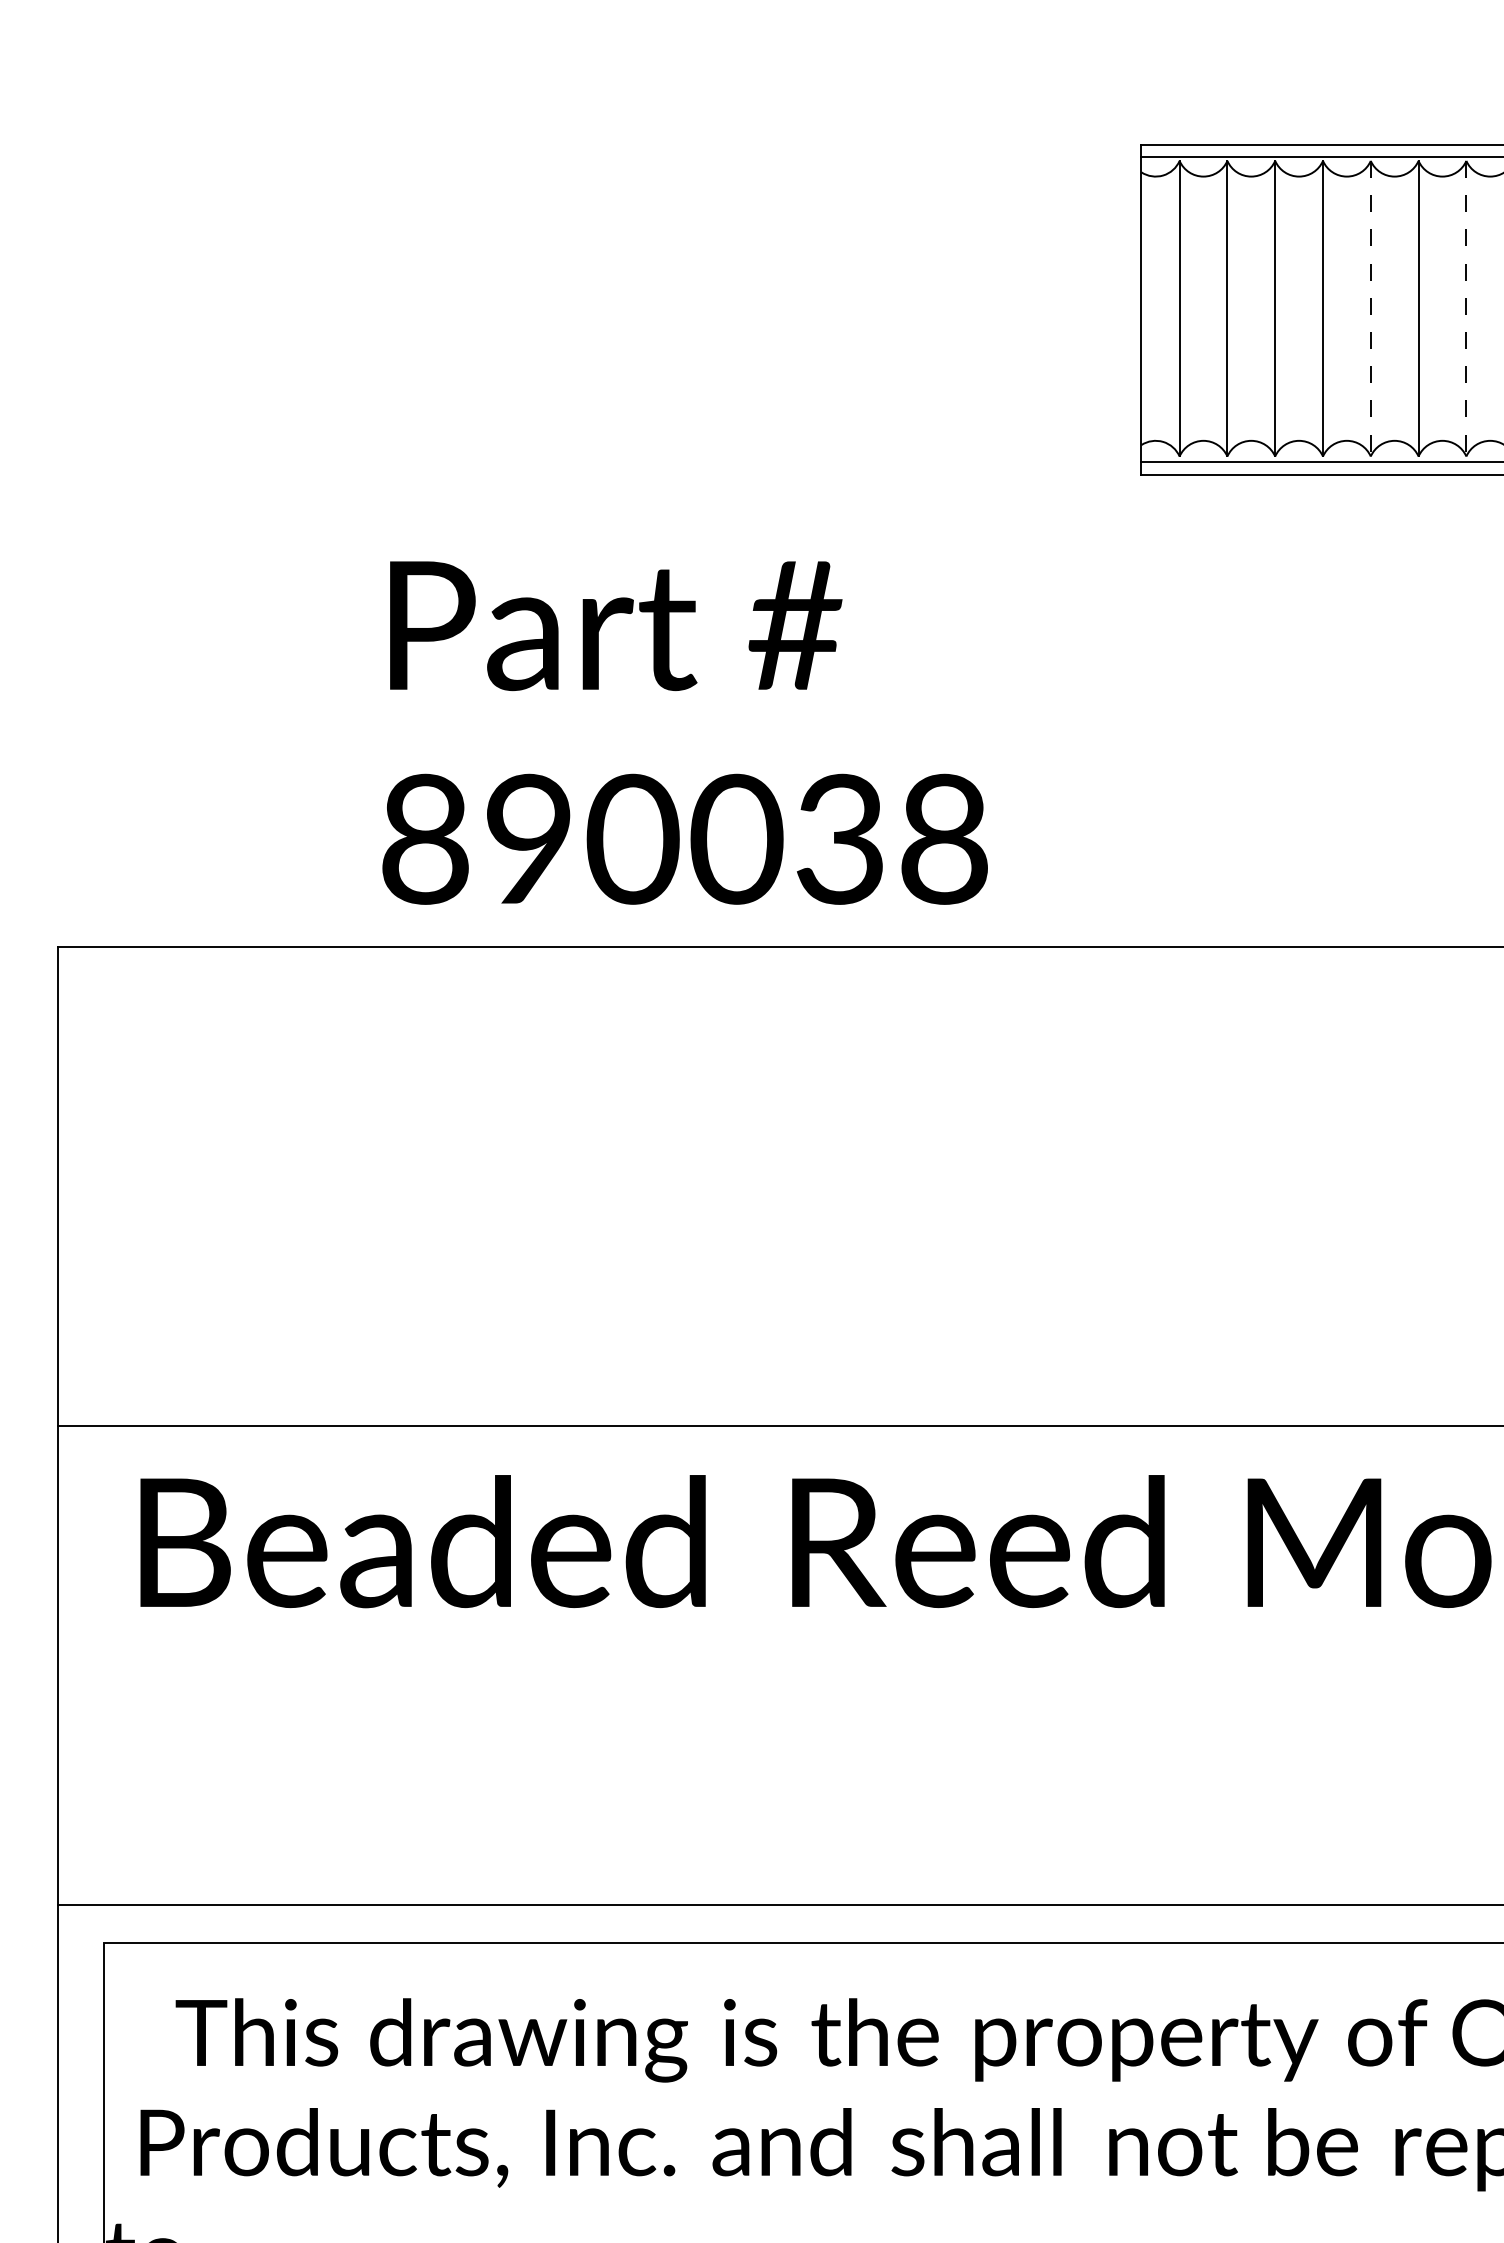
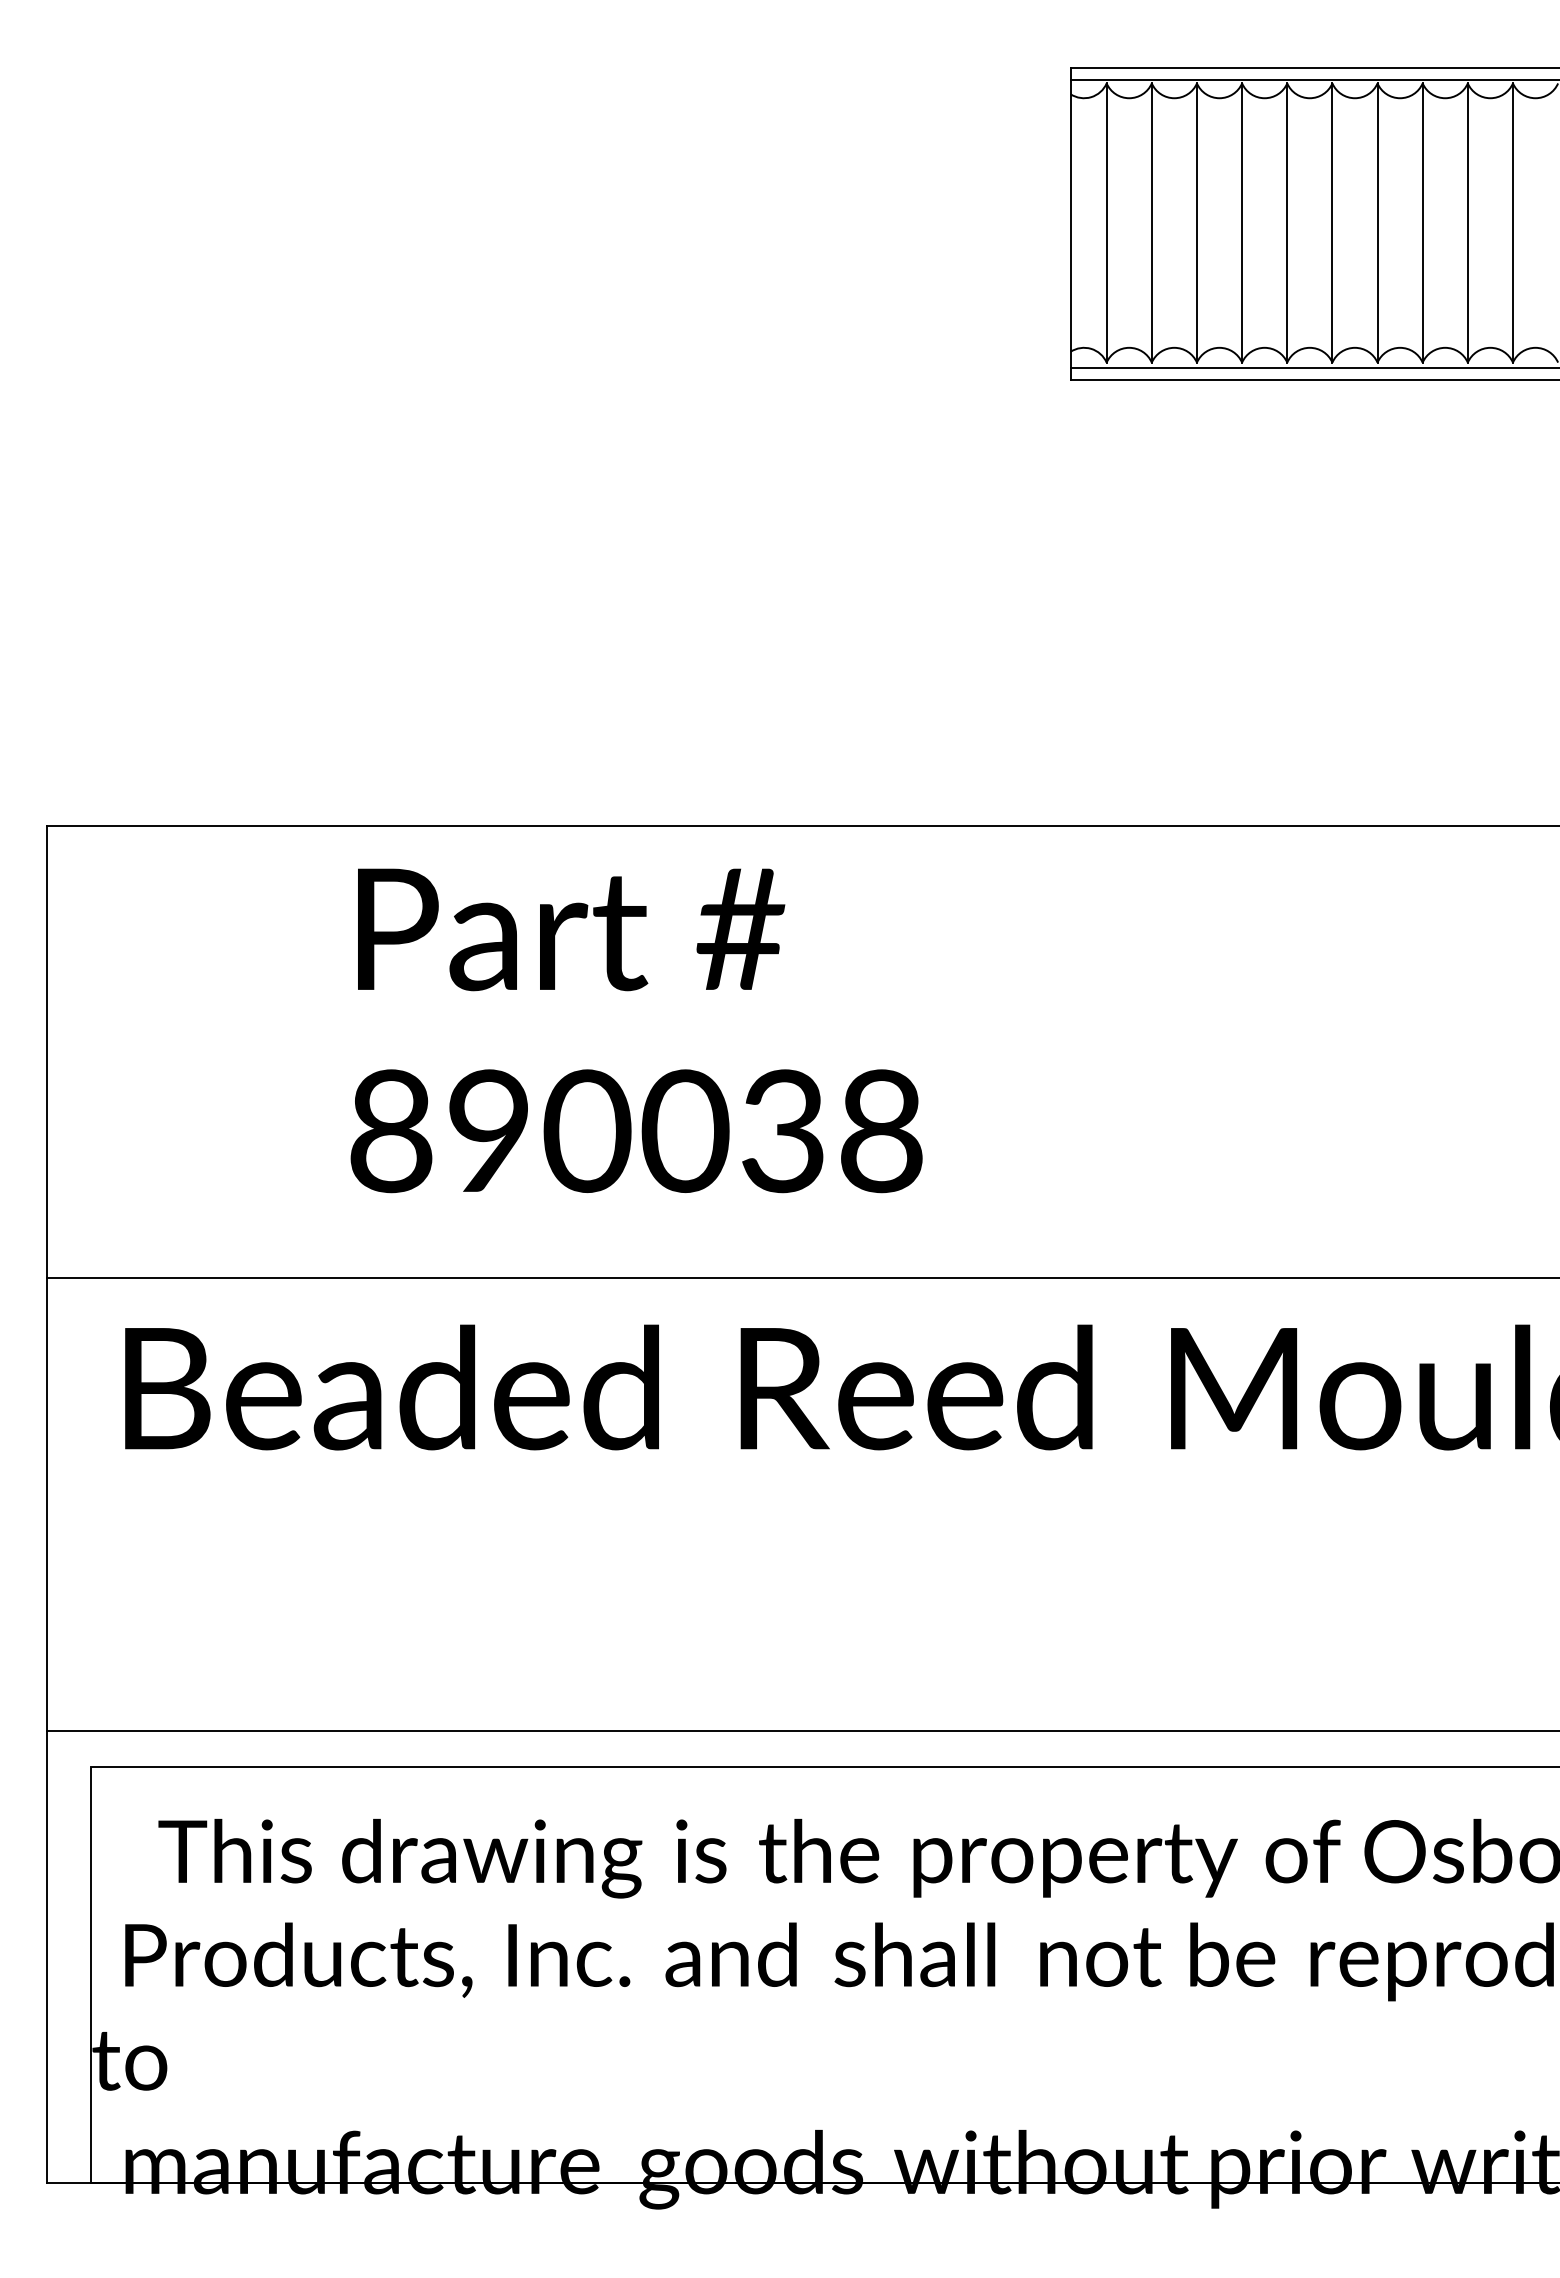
line: (1371, 309) -> (1287, 223), dashed -> solid
line: (1466, 309) -> (1377, 223), dashed -> solid
text: (685, 732) -> (636, 1030), moved

